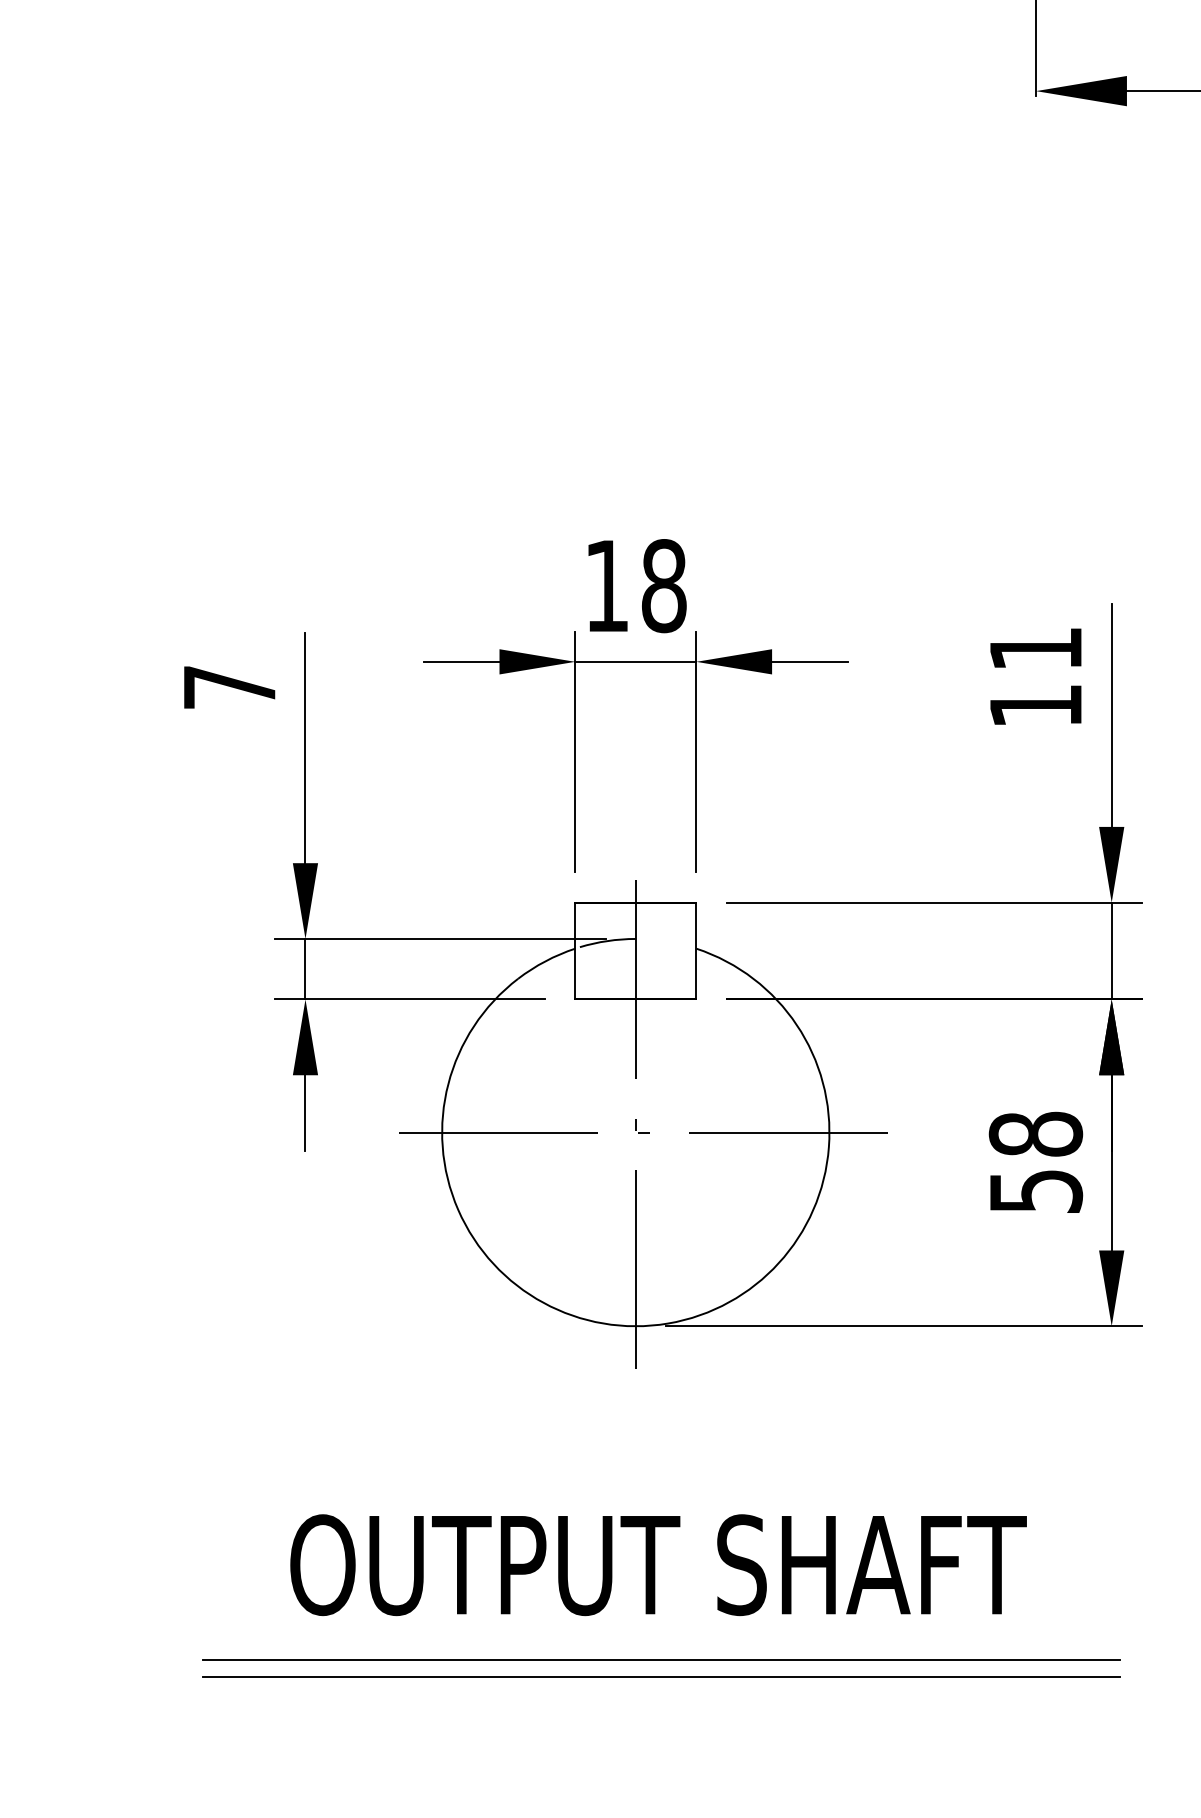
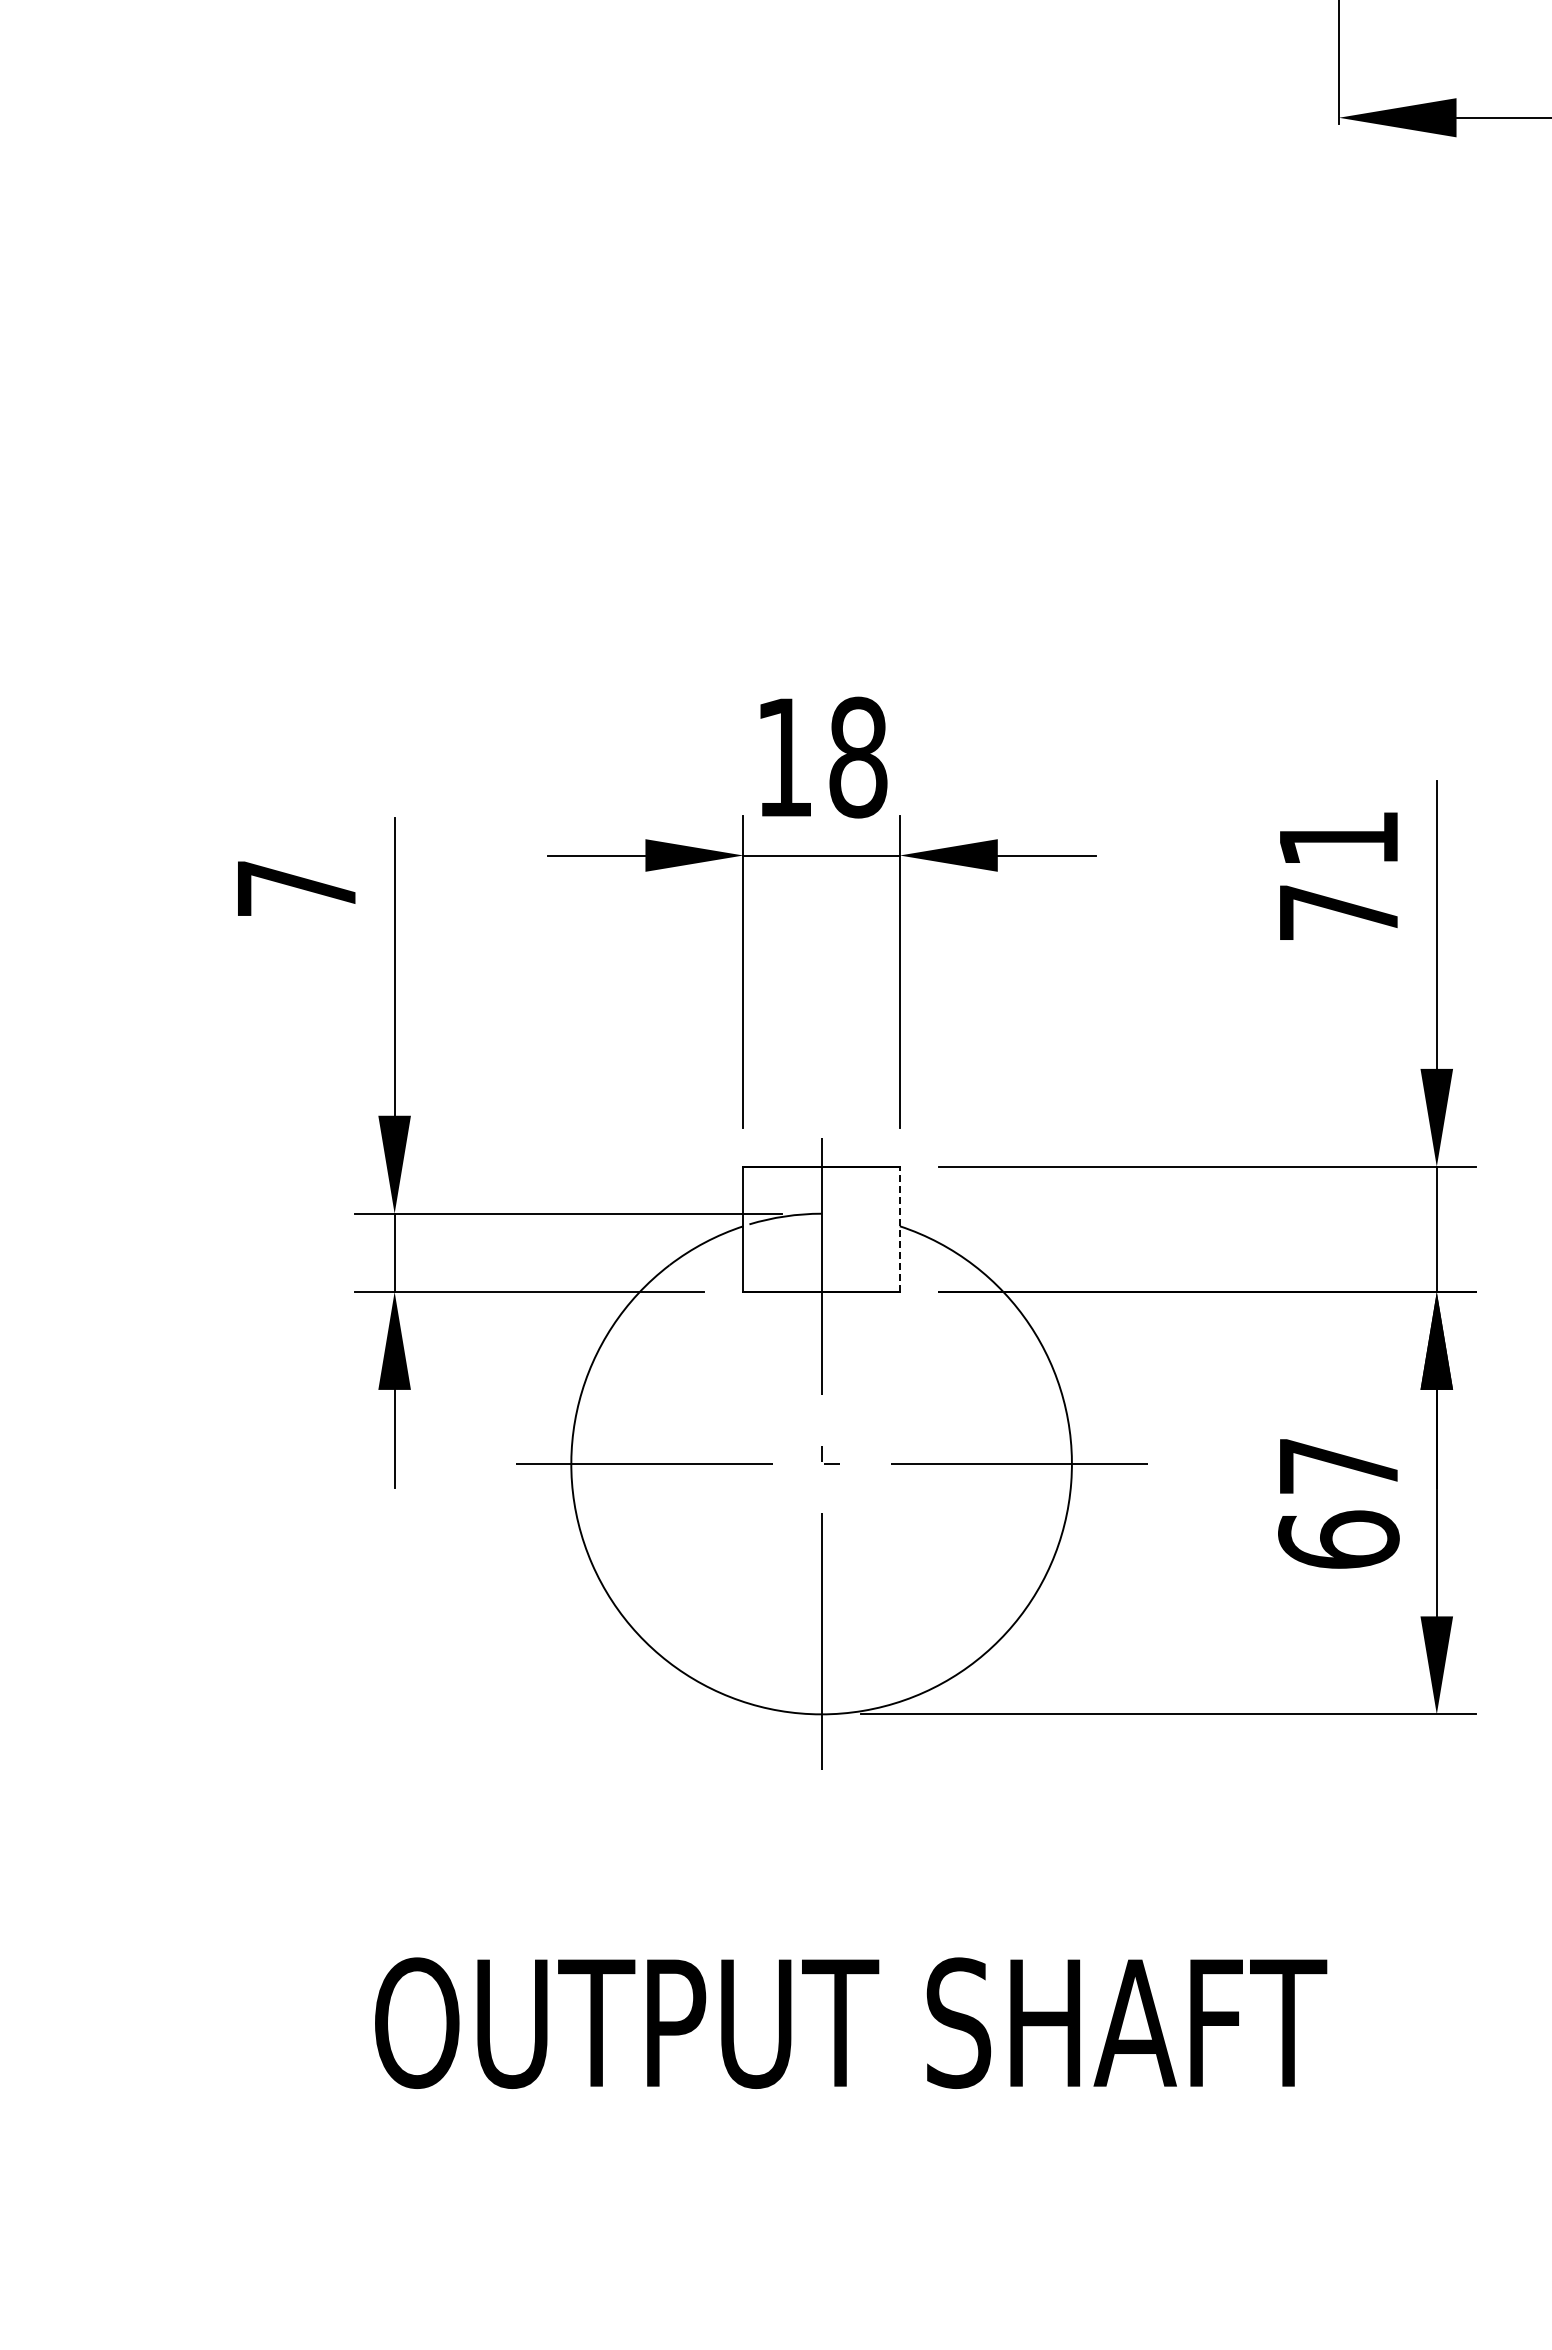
text: (1035, 705) -> (1338, 912), 11 -> 71
line: (696, 951) -> (899, 1229), solid -> dashed
text: (1035, 1162) -> (1338, 1502), 58 -> 67
line: (661, 1659) -> (854, 2145), removed
line: (661, 1676) -> (854, 2167), removed

